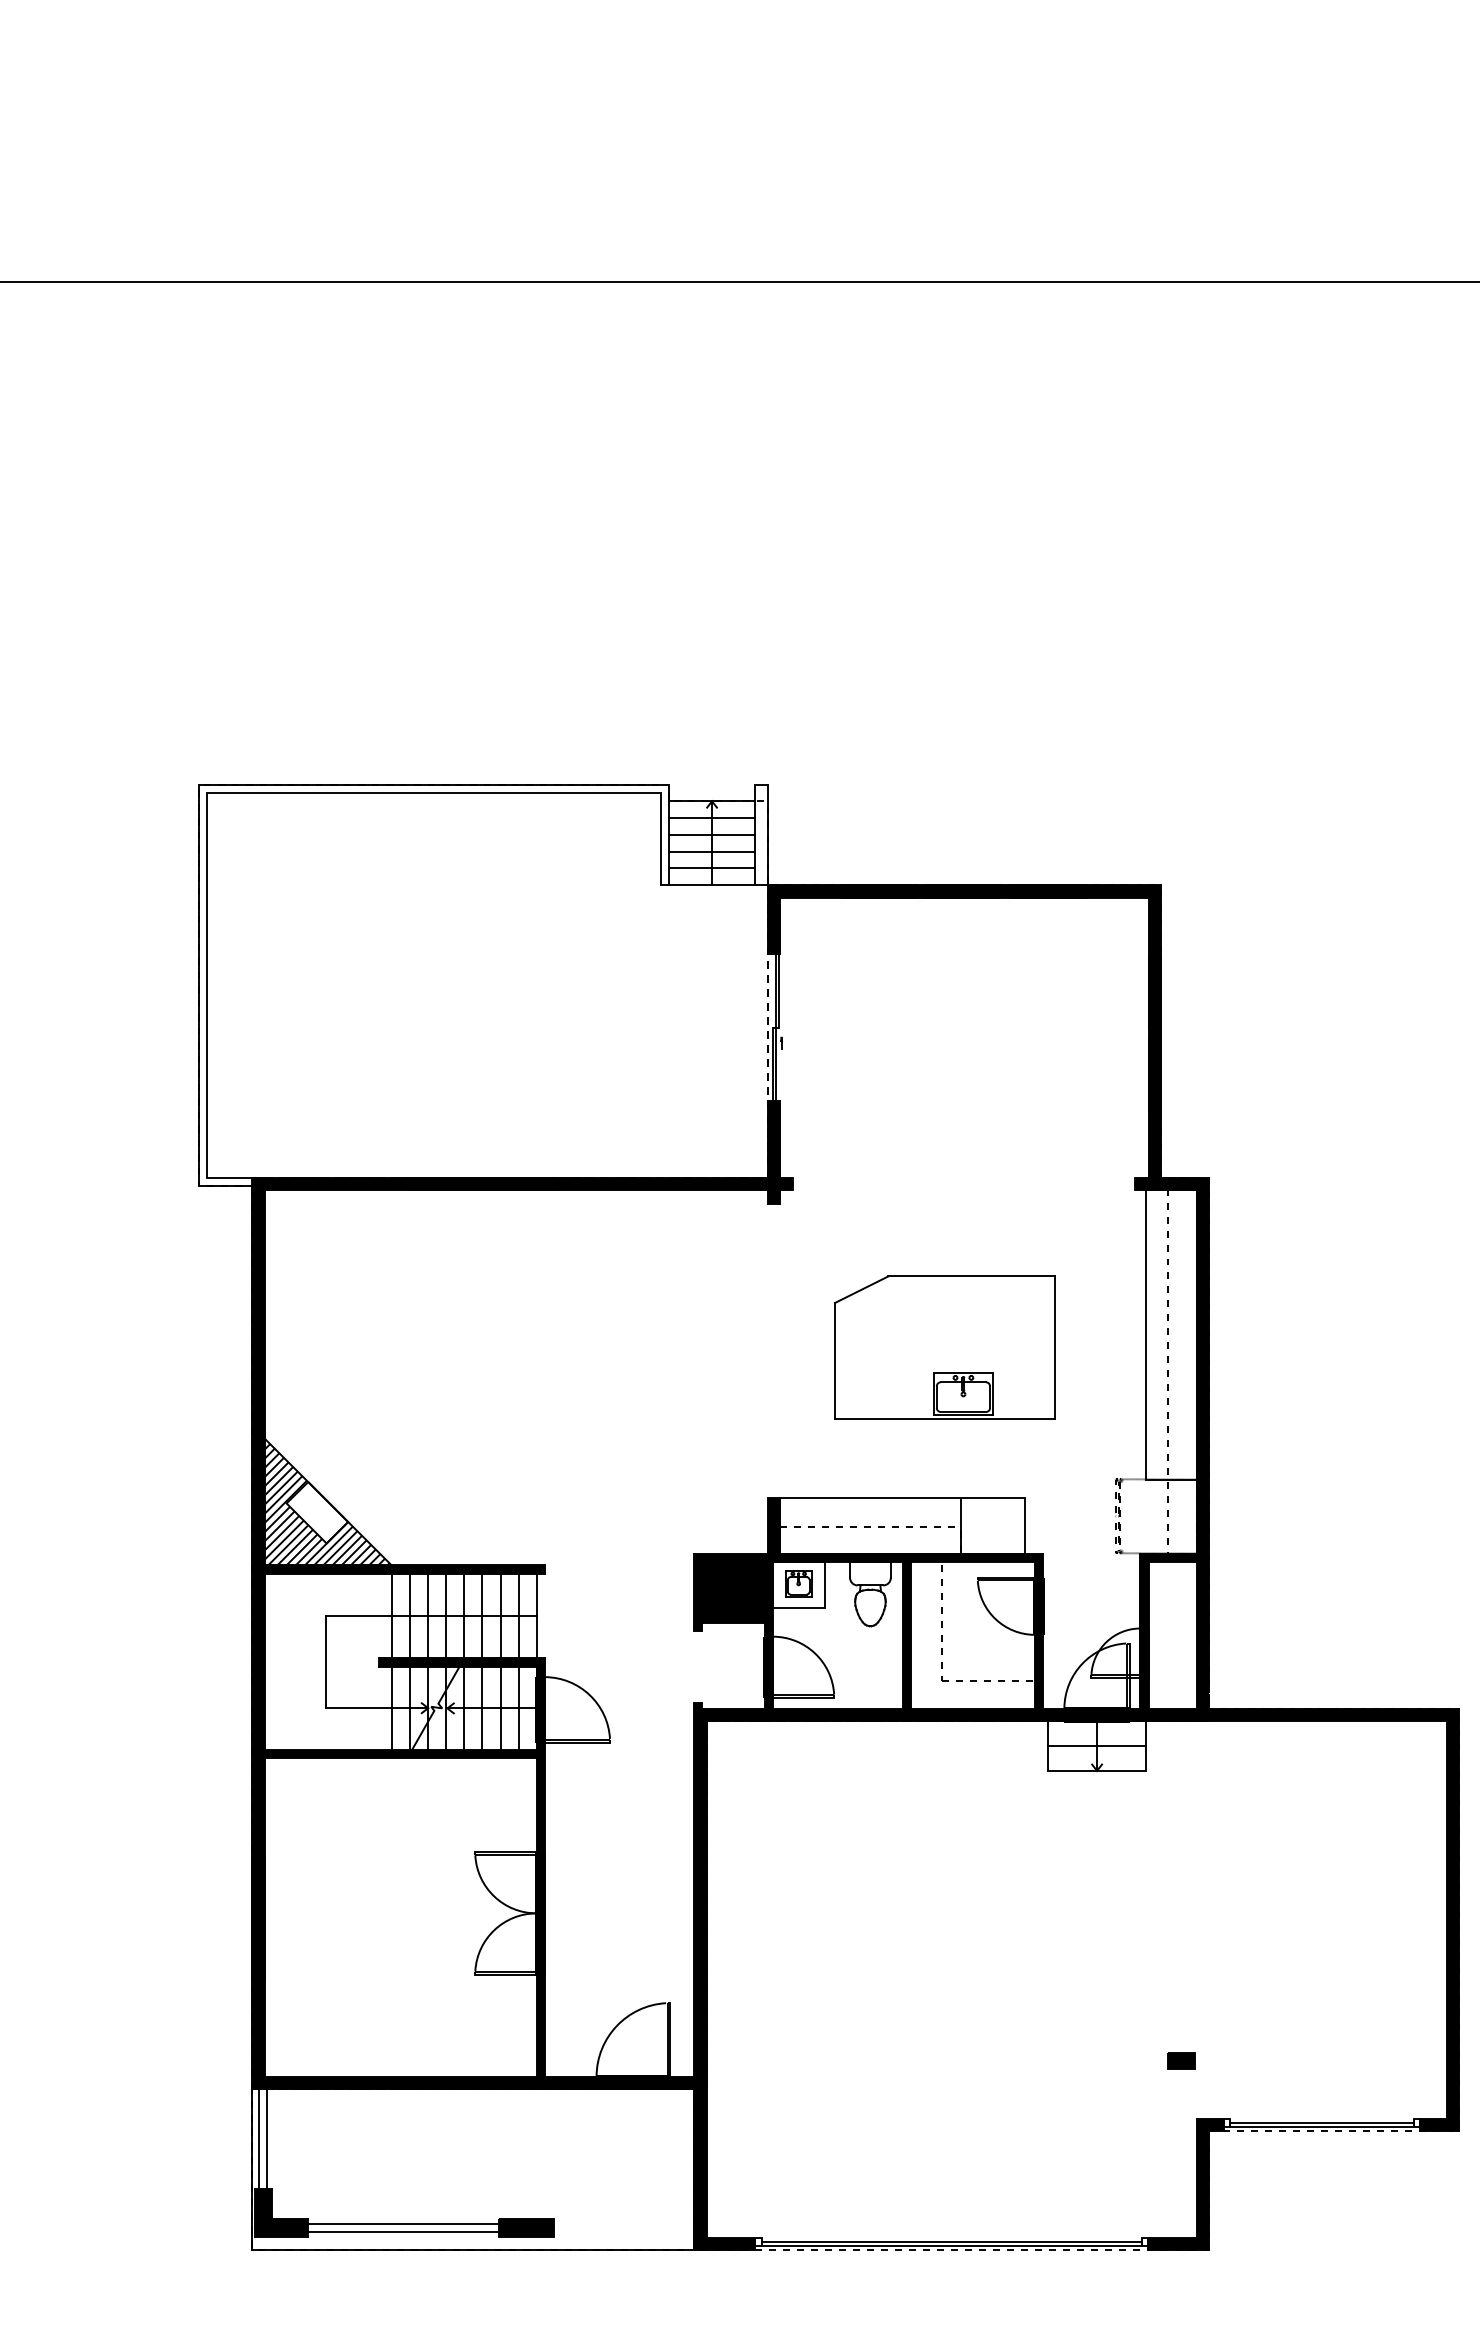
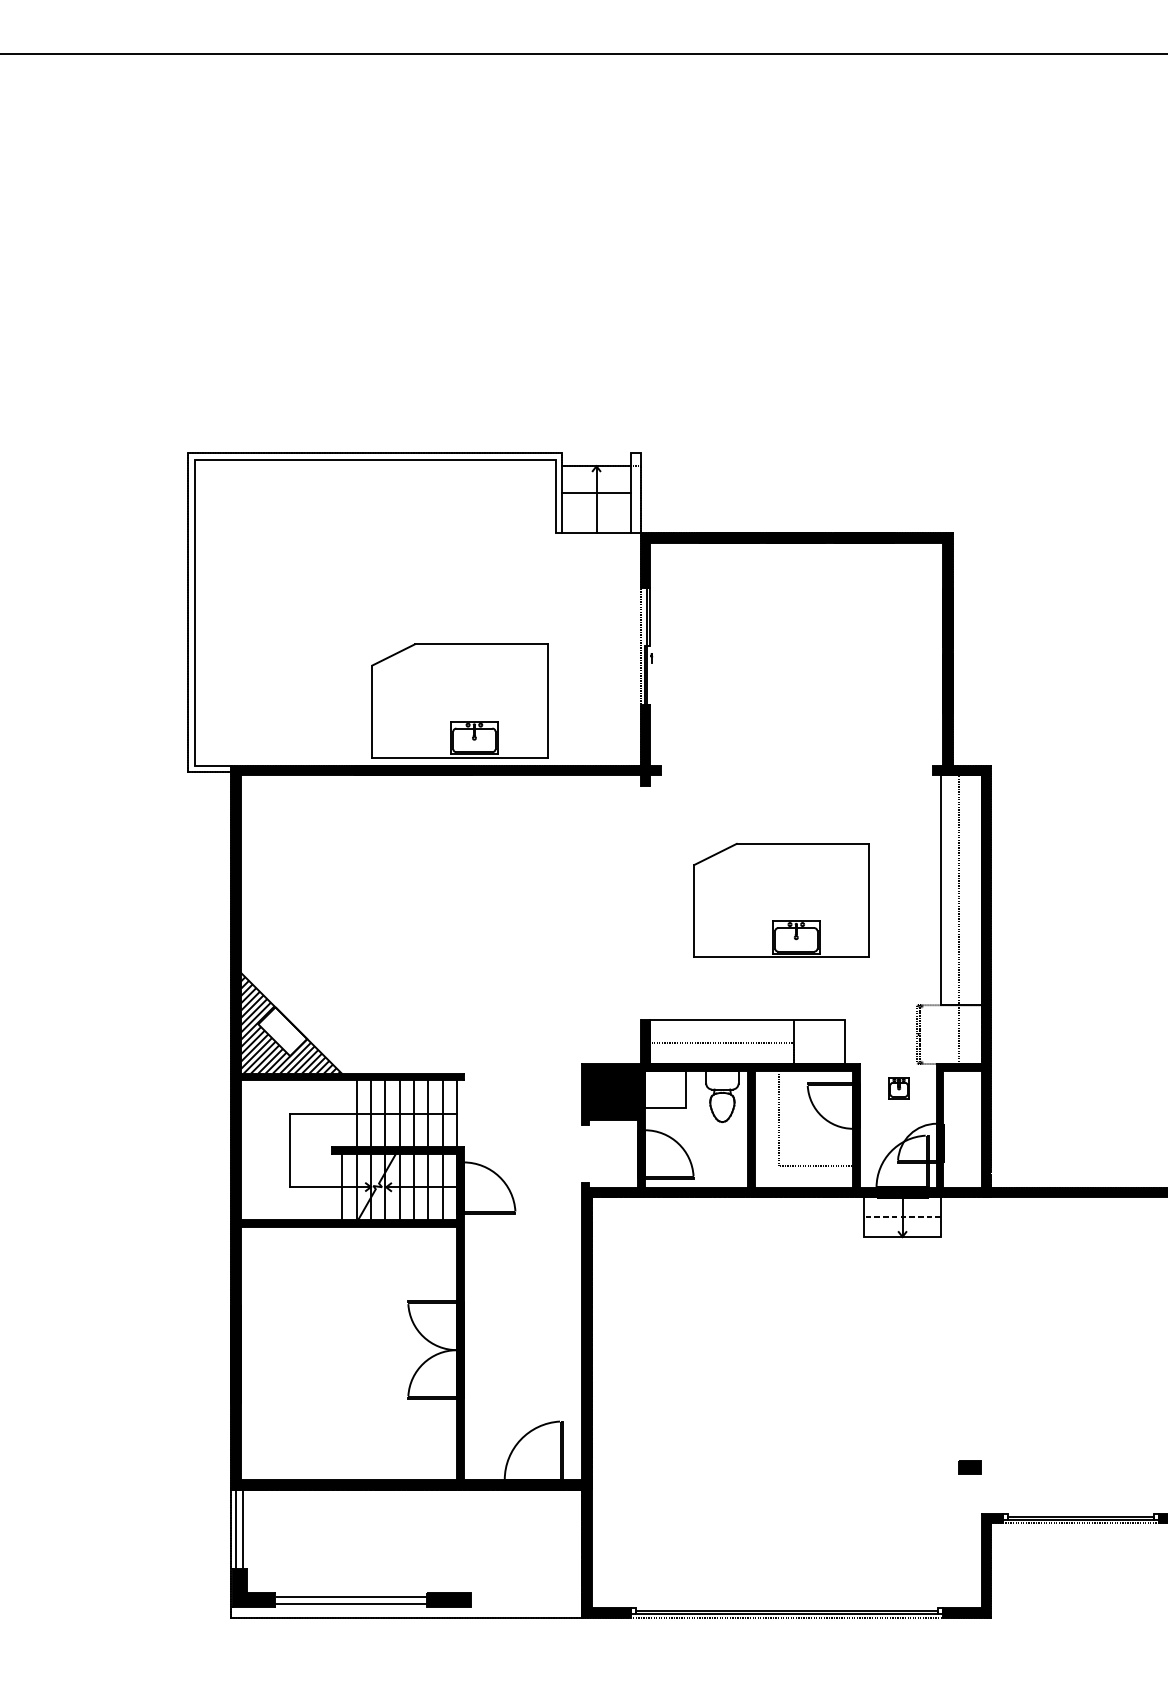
line: (711, 818) -> (596, 479), removed
line: (711, 851) -> (596, 506), removed
line: (711, 868) -> (596, 519), removed
part: (539, 1096) -> (459, 700), added
part: (798, 1583) -> (898, 1087), moved
line: (392, 1615) -> (342, 1113), removed
line: (1096, 1745) -> (902, 1216), solid -> dashed

